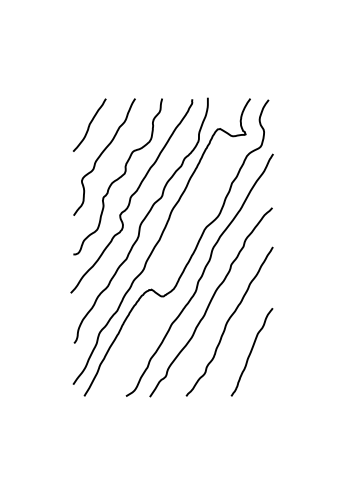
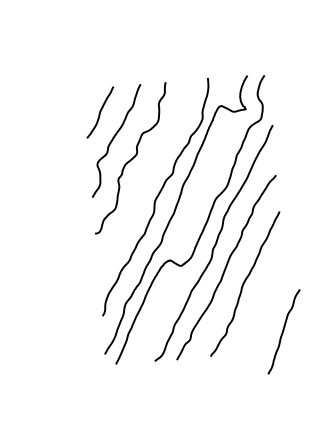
curve: (131, 196) -> (144, 175), removed
curve: (251, 352) -> (283, 332), moved

